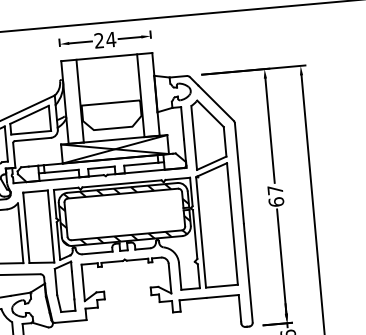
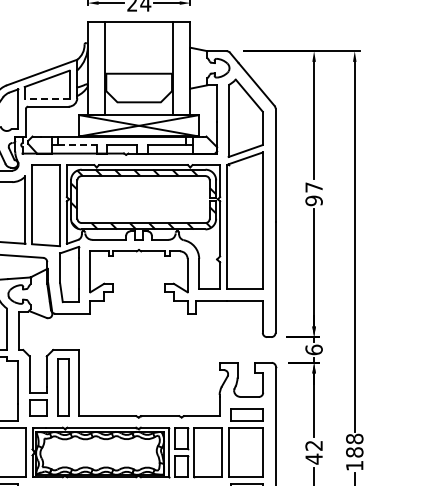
line: (30, 133) -> (46, 99), solid -> dashed
line: (61, 171) -> (77, 145), solid -> dashed
text: (275, 201) -> (313, 200), 67 -> 97

